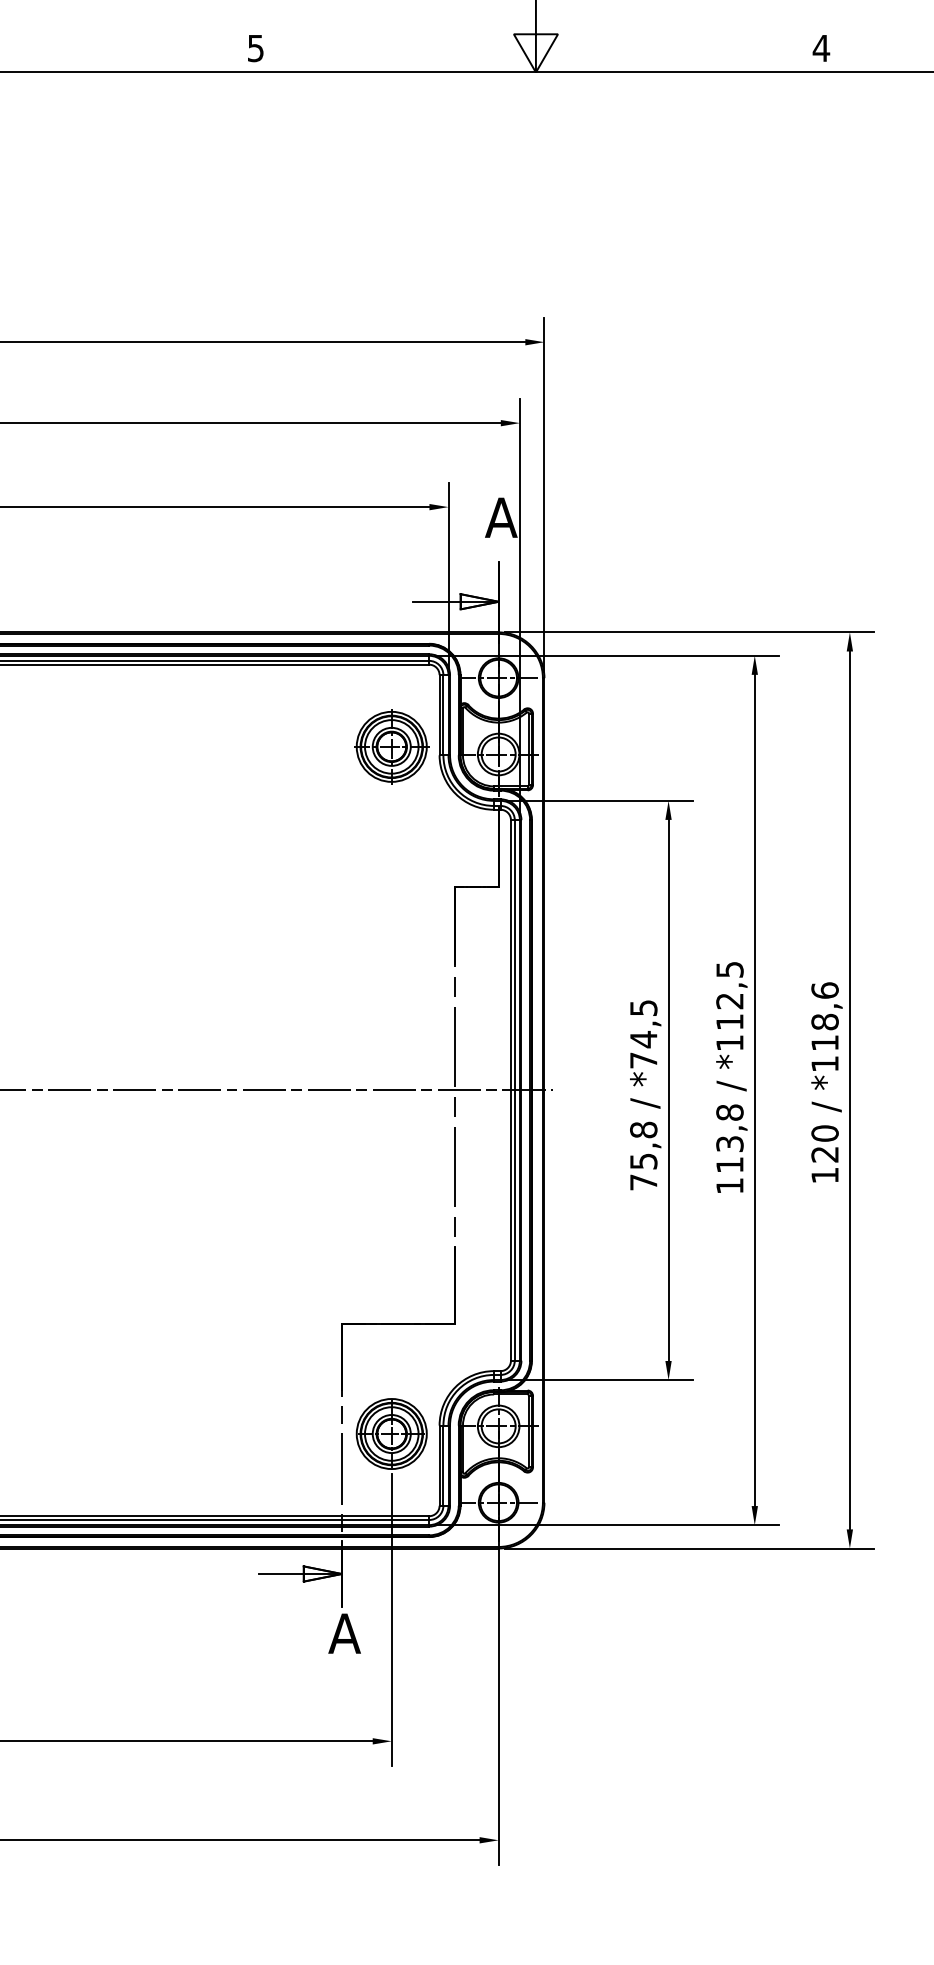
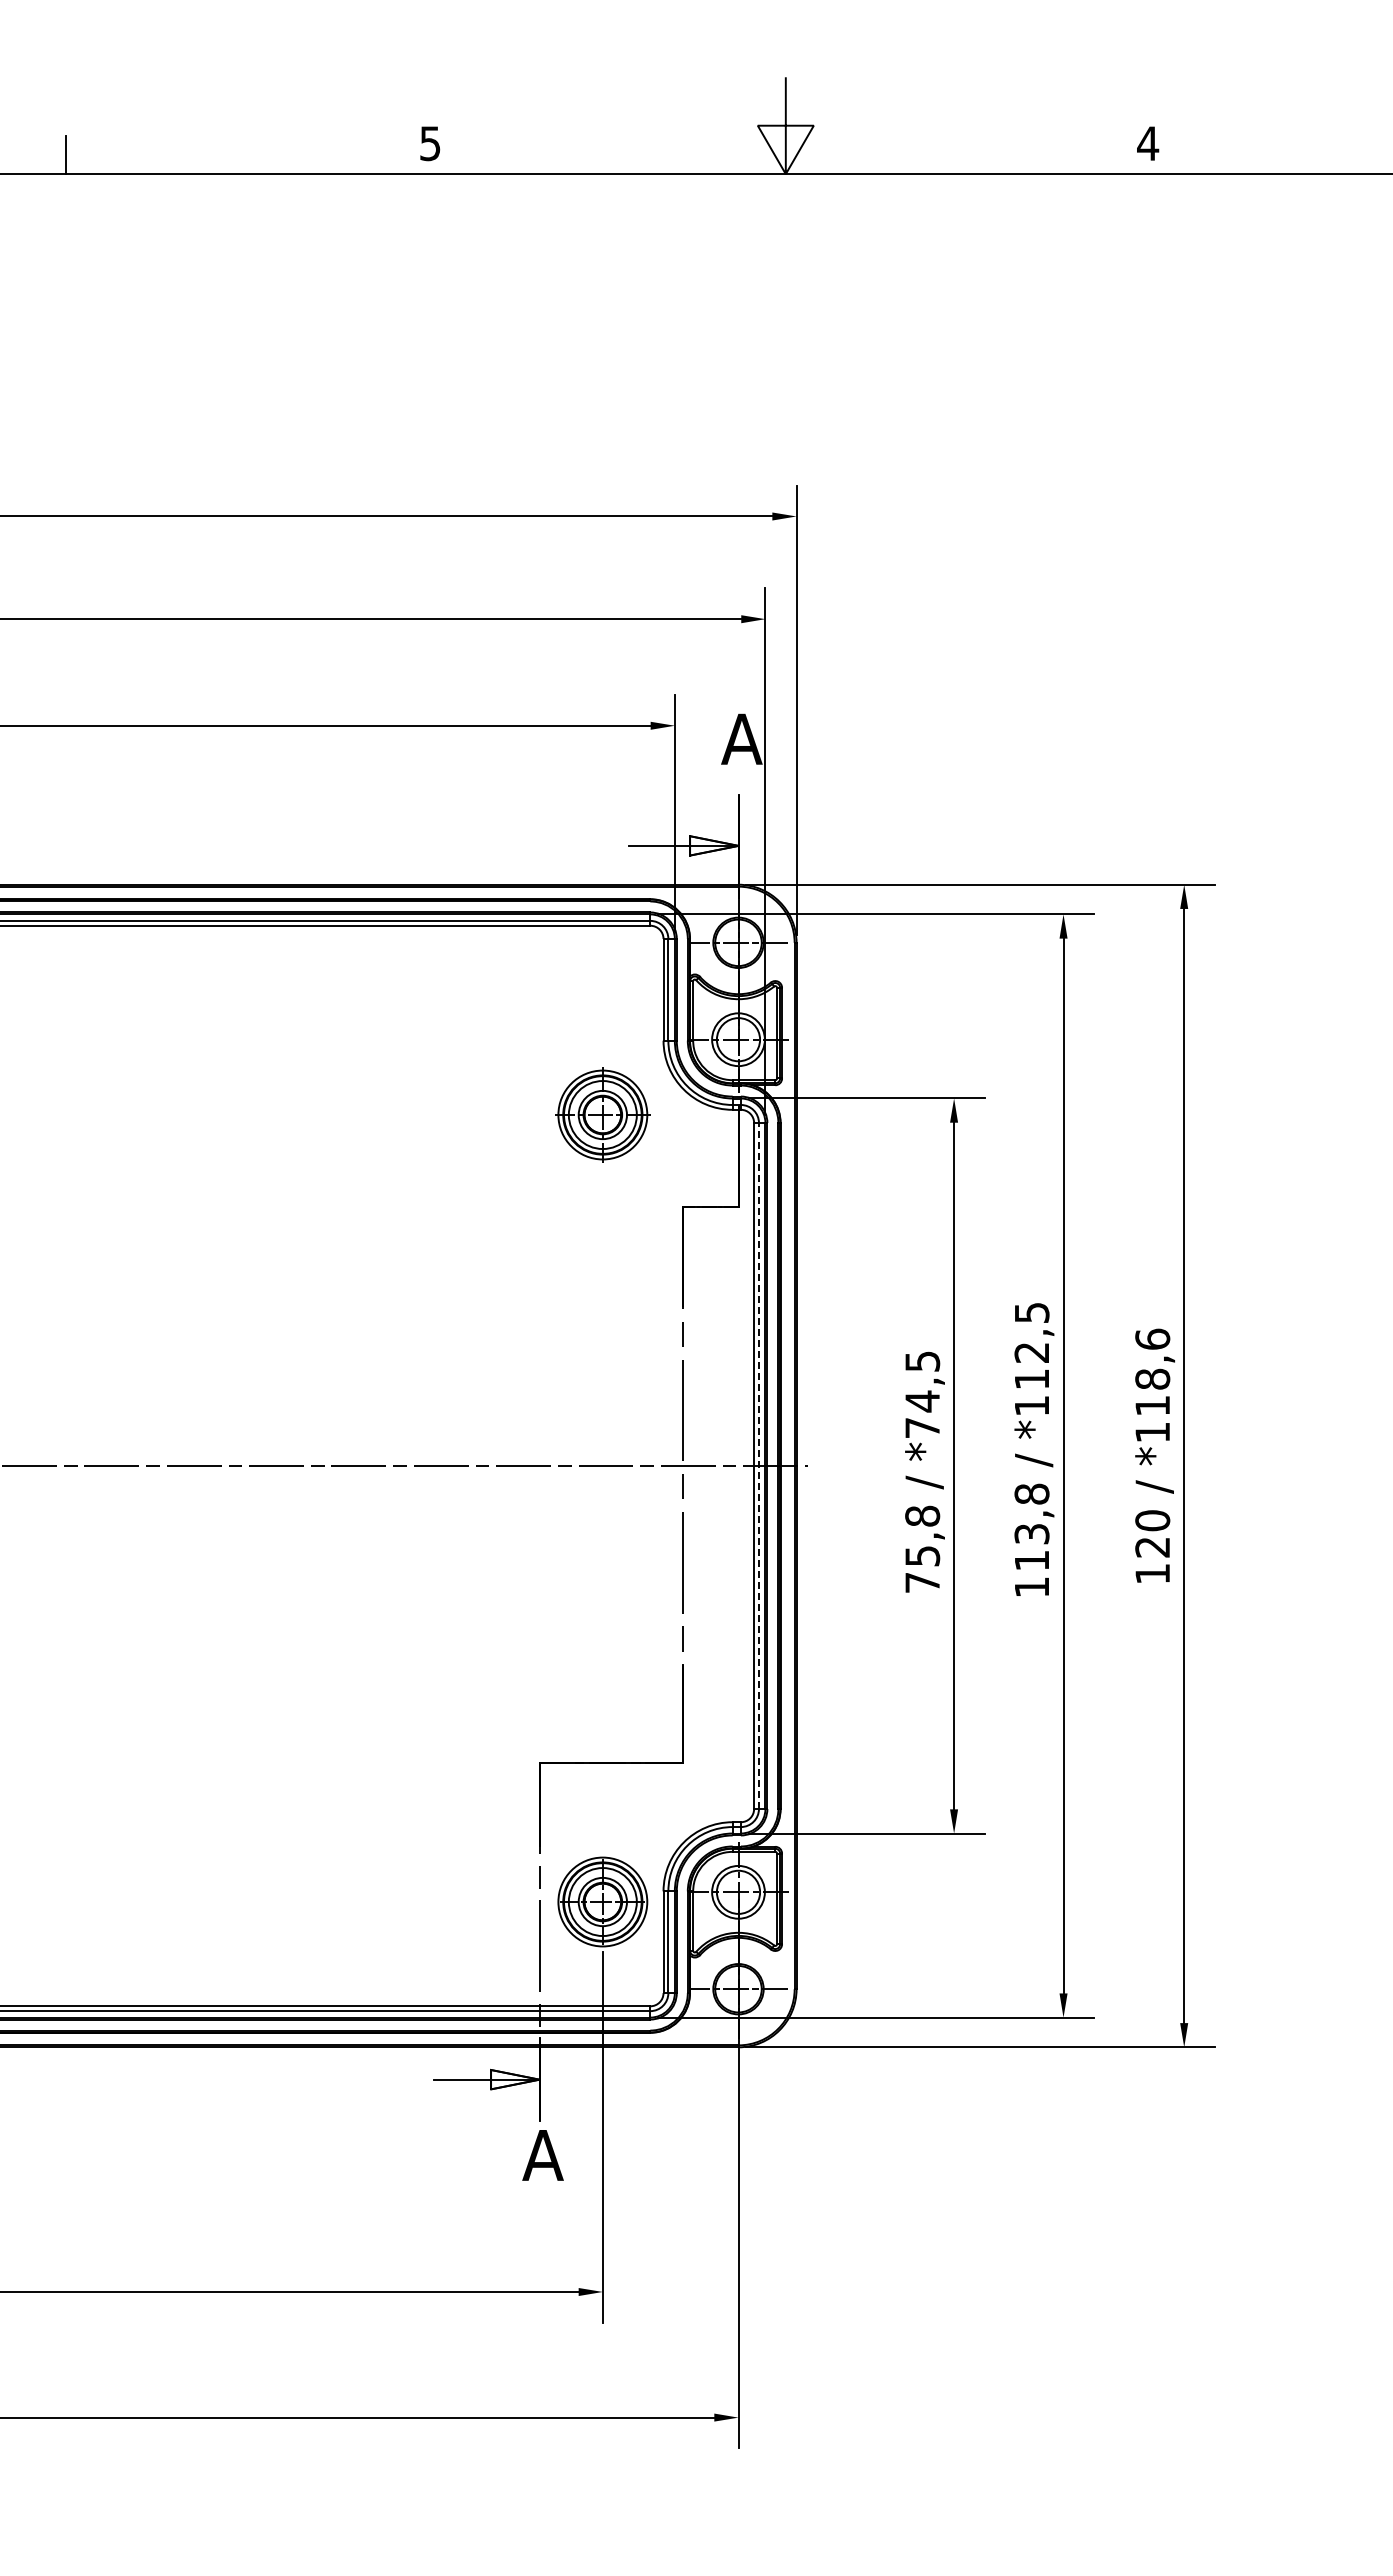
part: (391, 746) -> (602, 1114), moved
line: (514, 1090) -> (758, 1466), solid -> dashed

